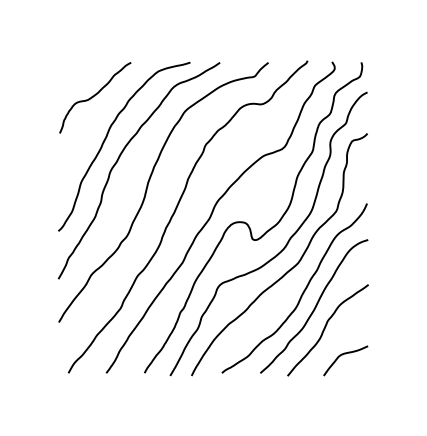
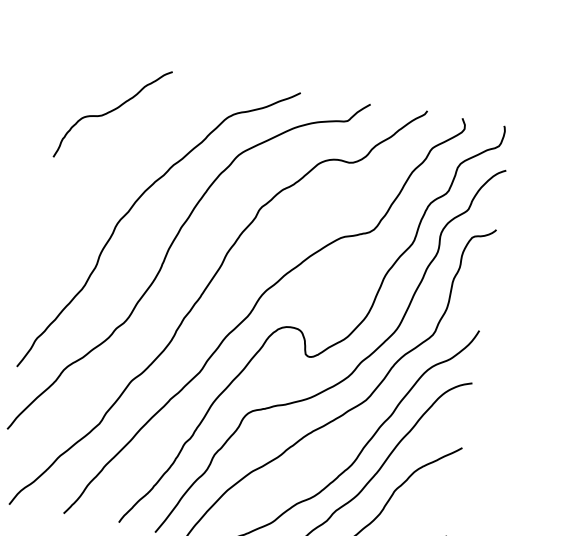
curve: (107, 137) -> (120, 174), removed

